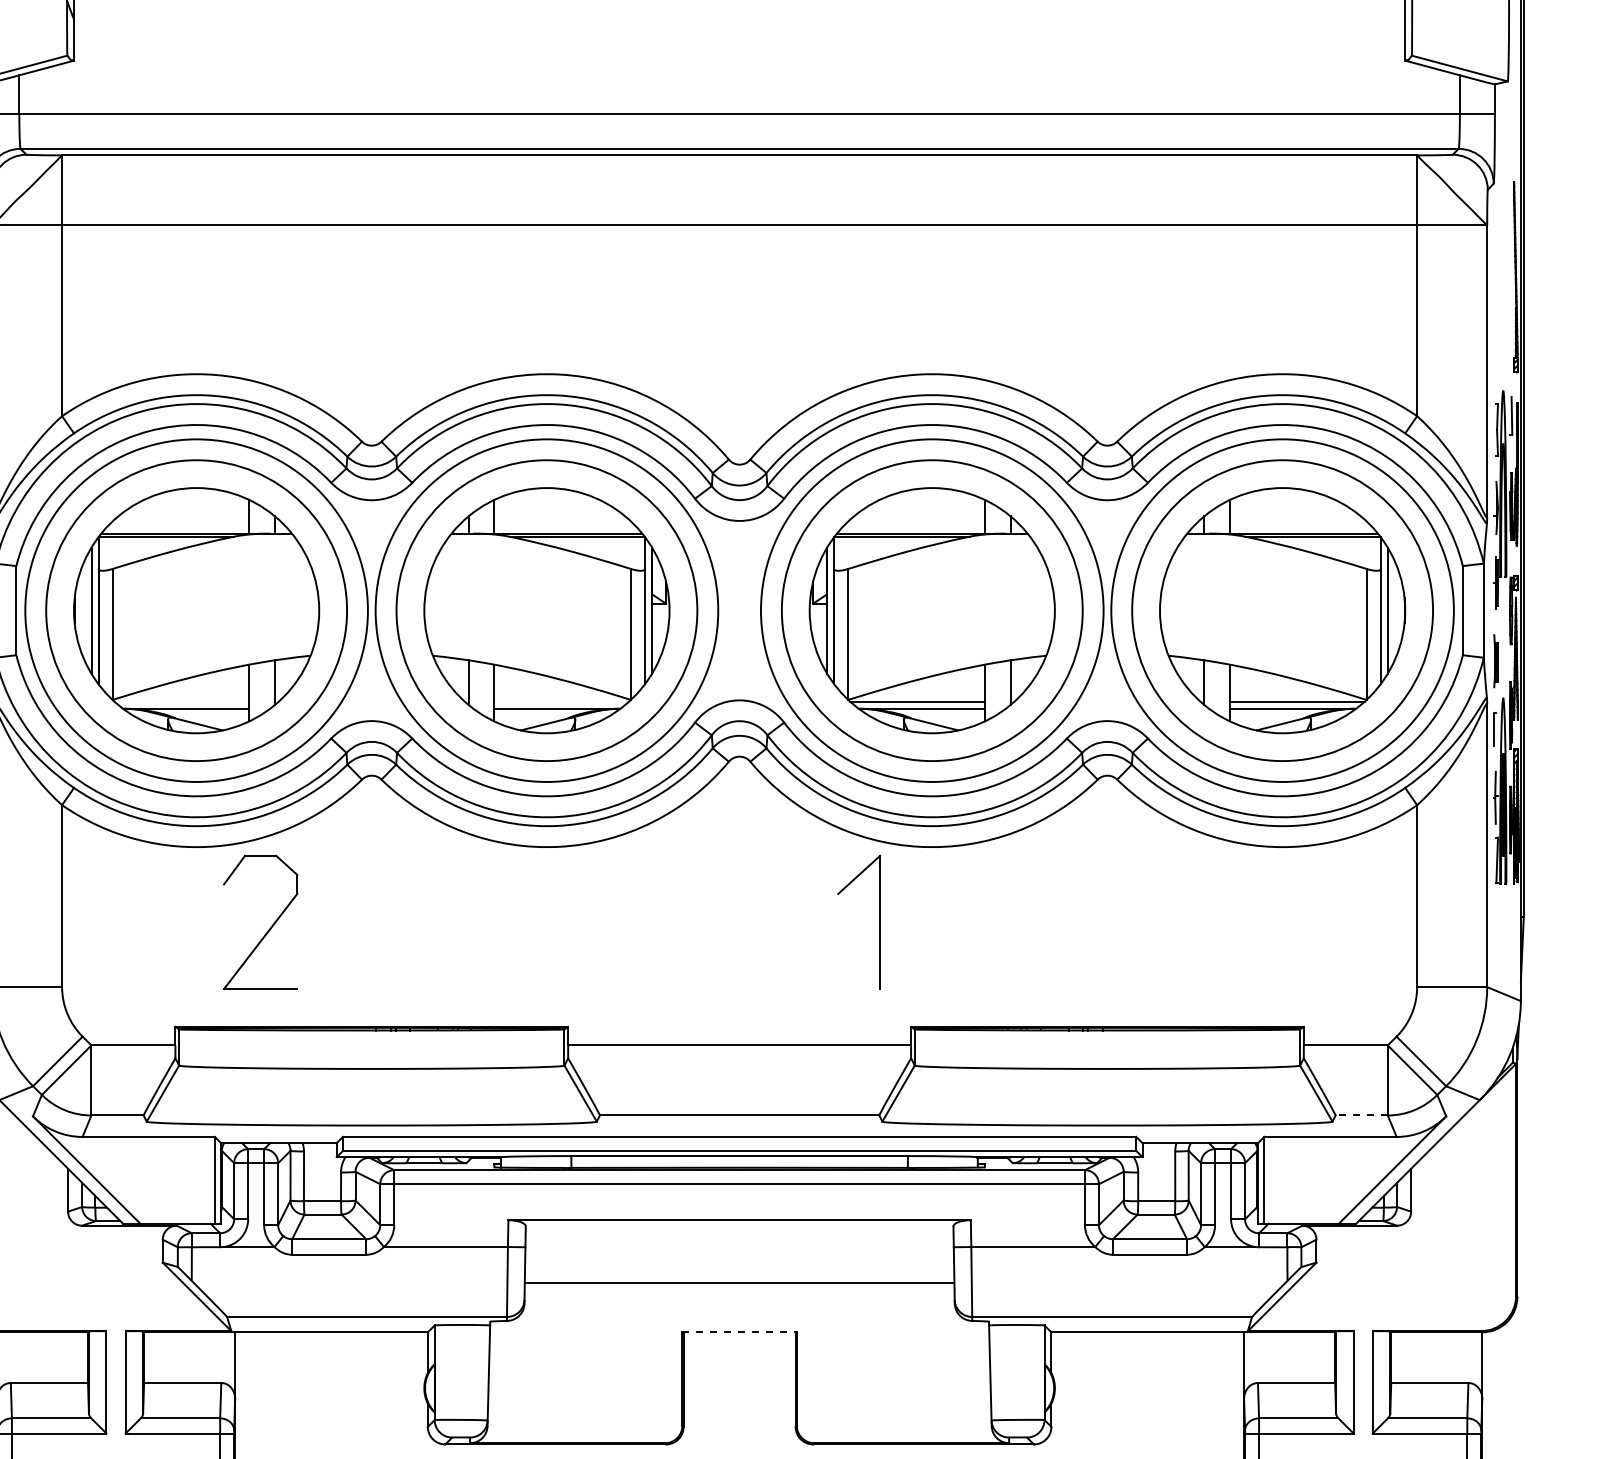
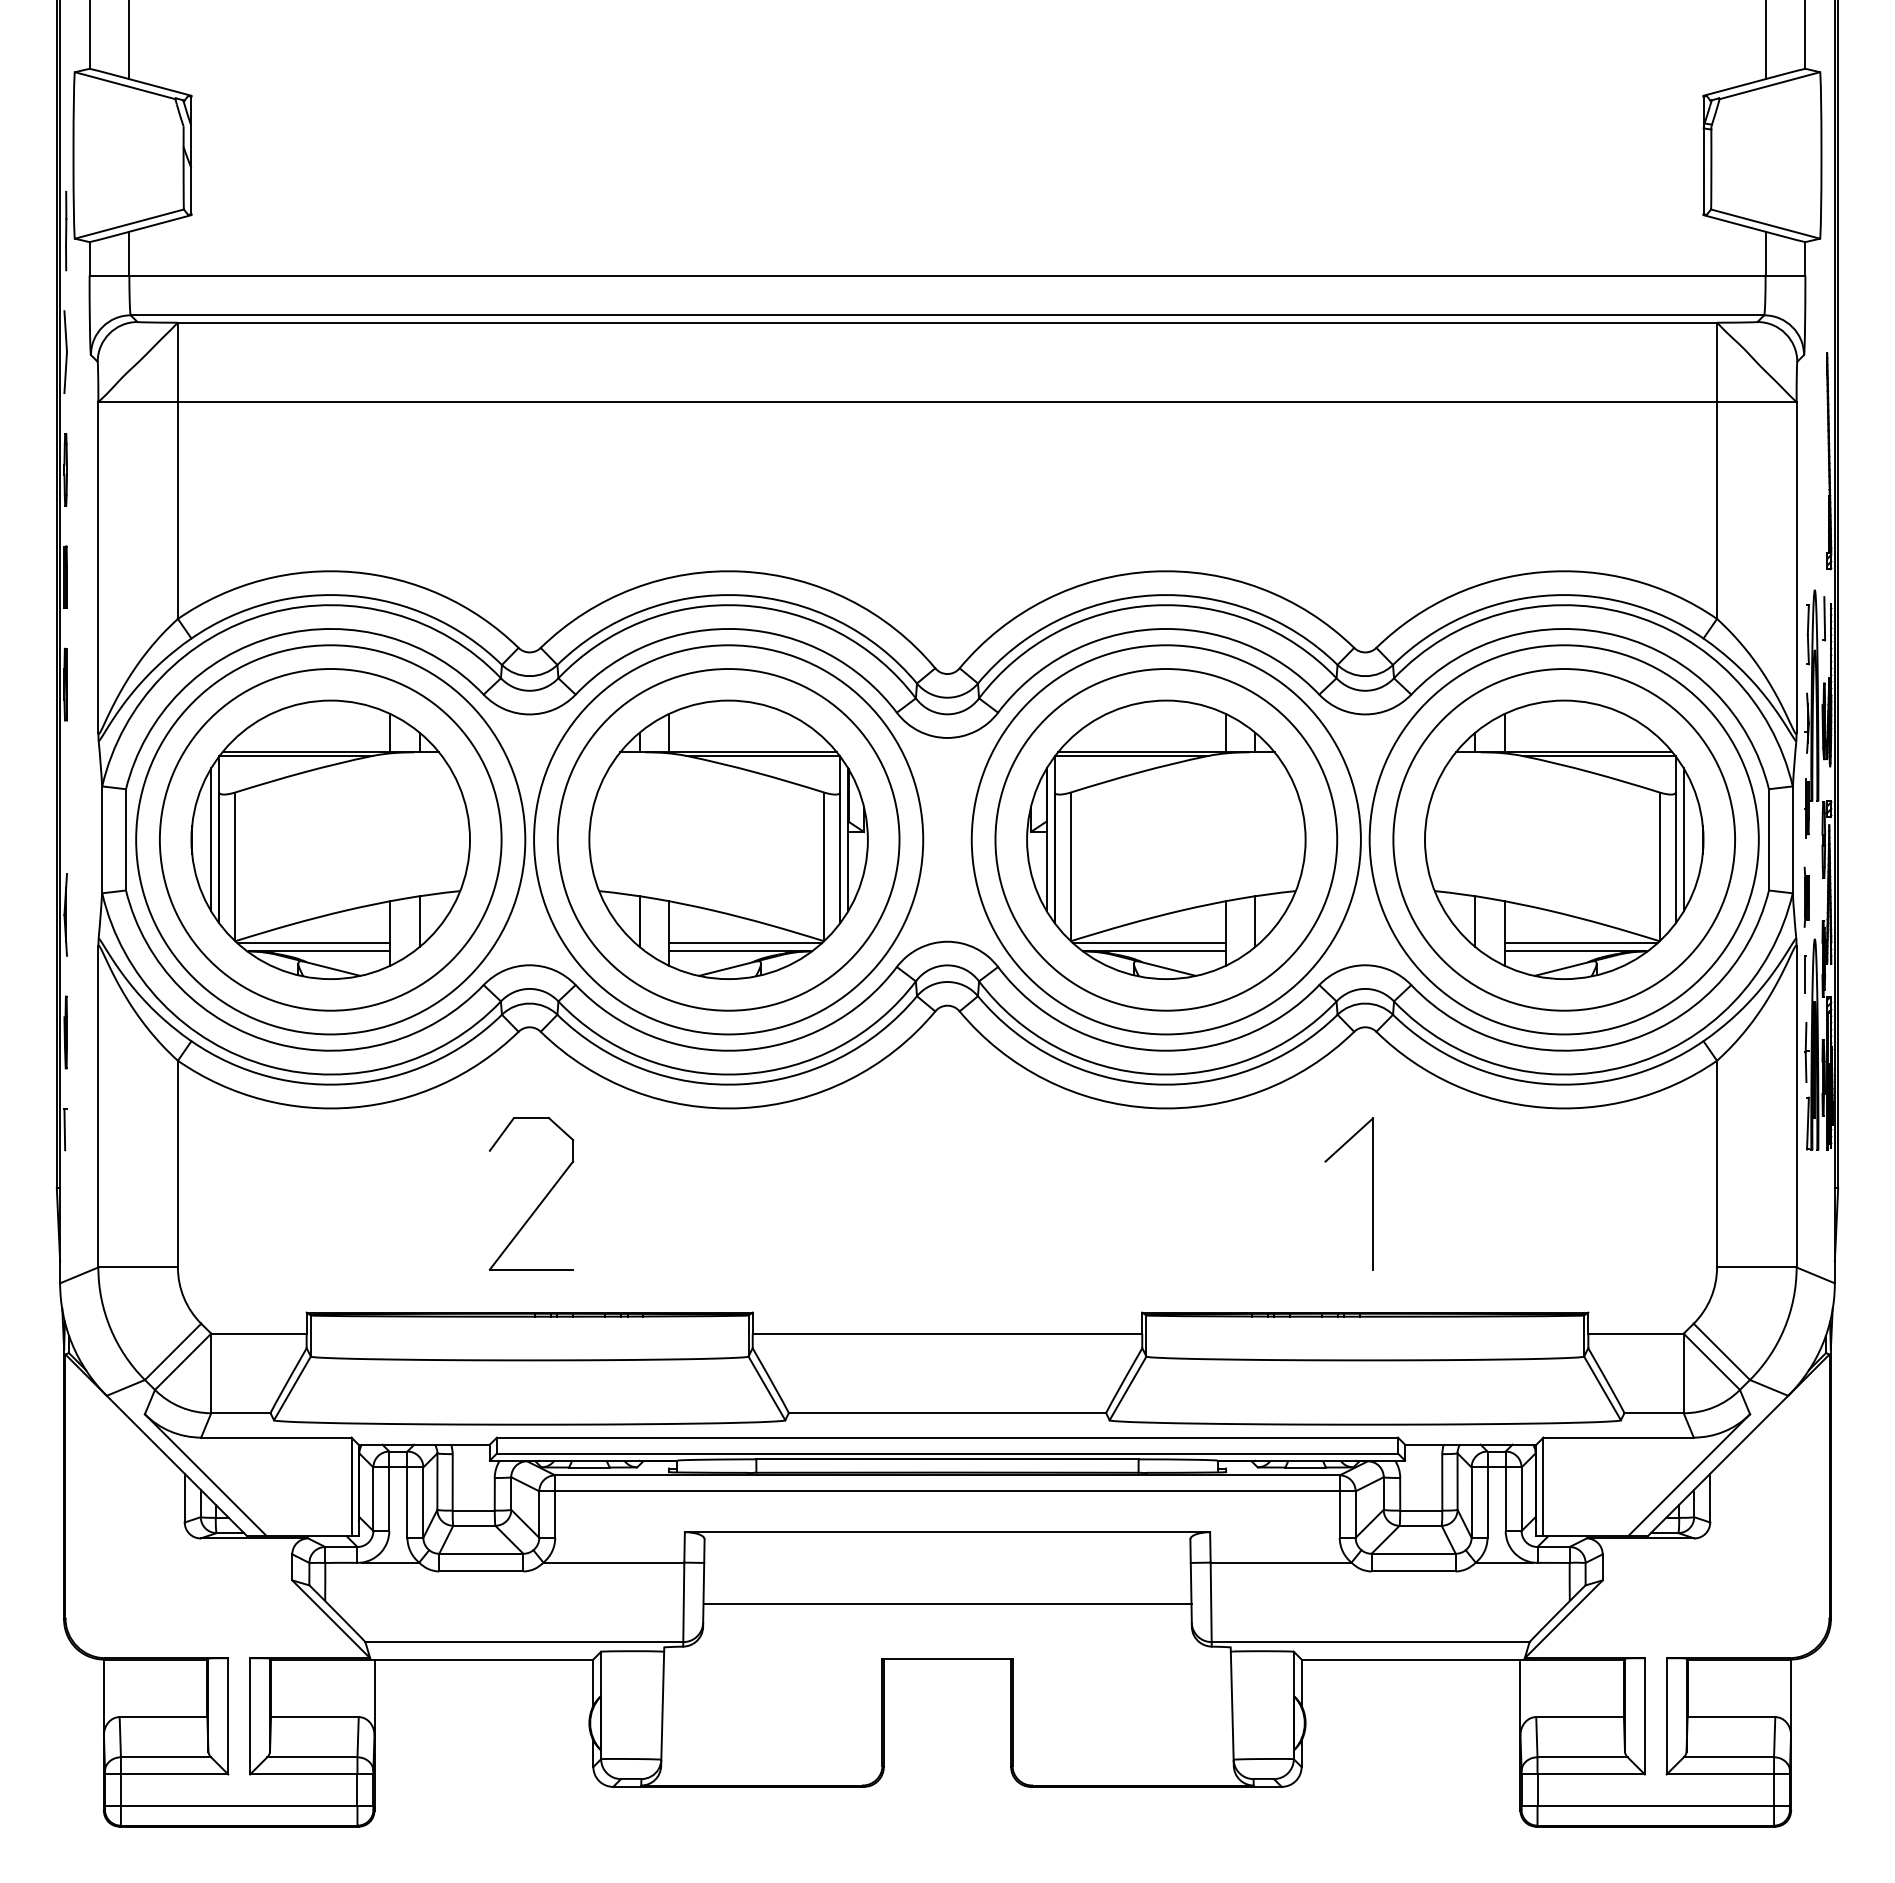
line: (181, 701) -> (313, 943), added
line: (560, 701) -> (744, 943), added
part: (879, 922) -> (1372, 1193), moved
part: (269, 928) -> (541, 1200), moved
line: (1362, 1115) -> (1654, 1413), dashed -> solid
line: (739, 1332) -> (947, 1659), dashed -> solid

